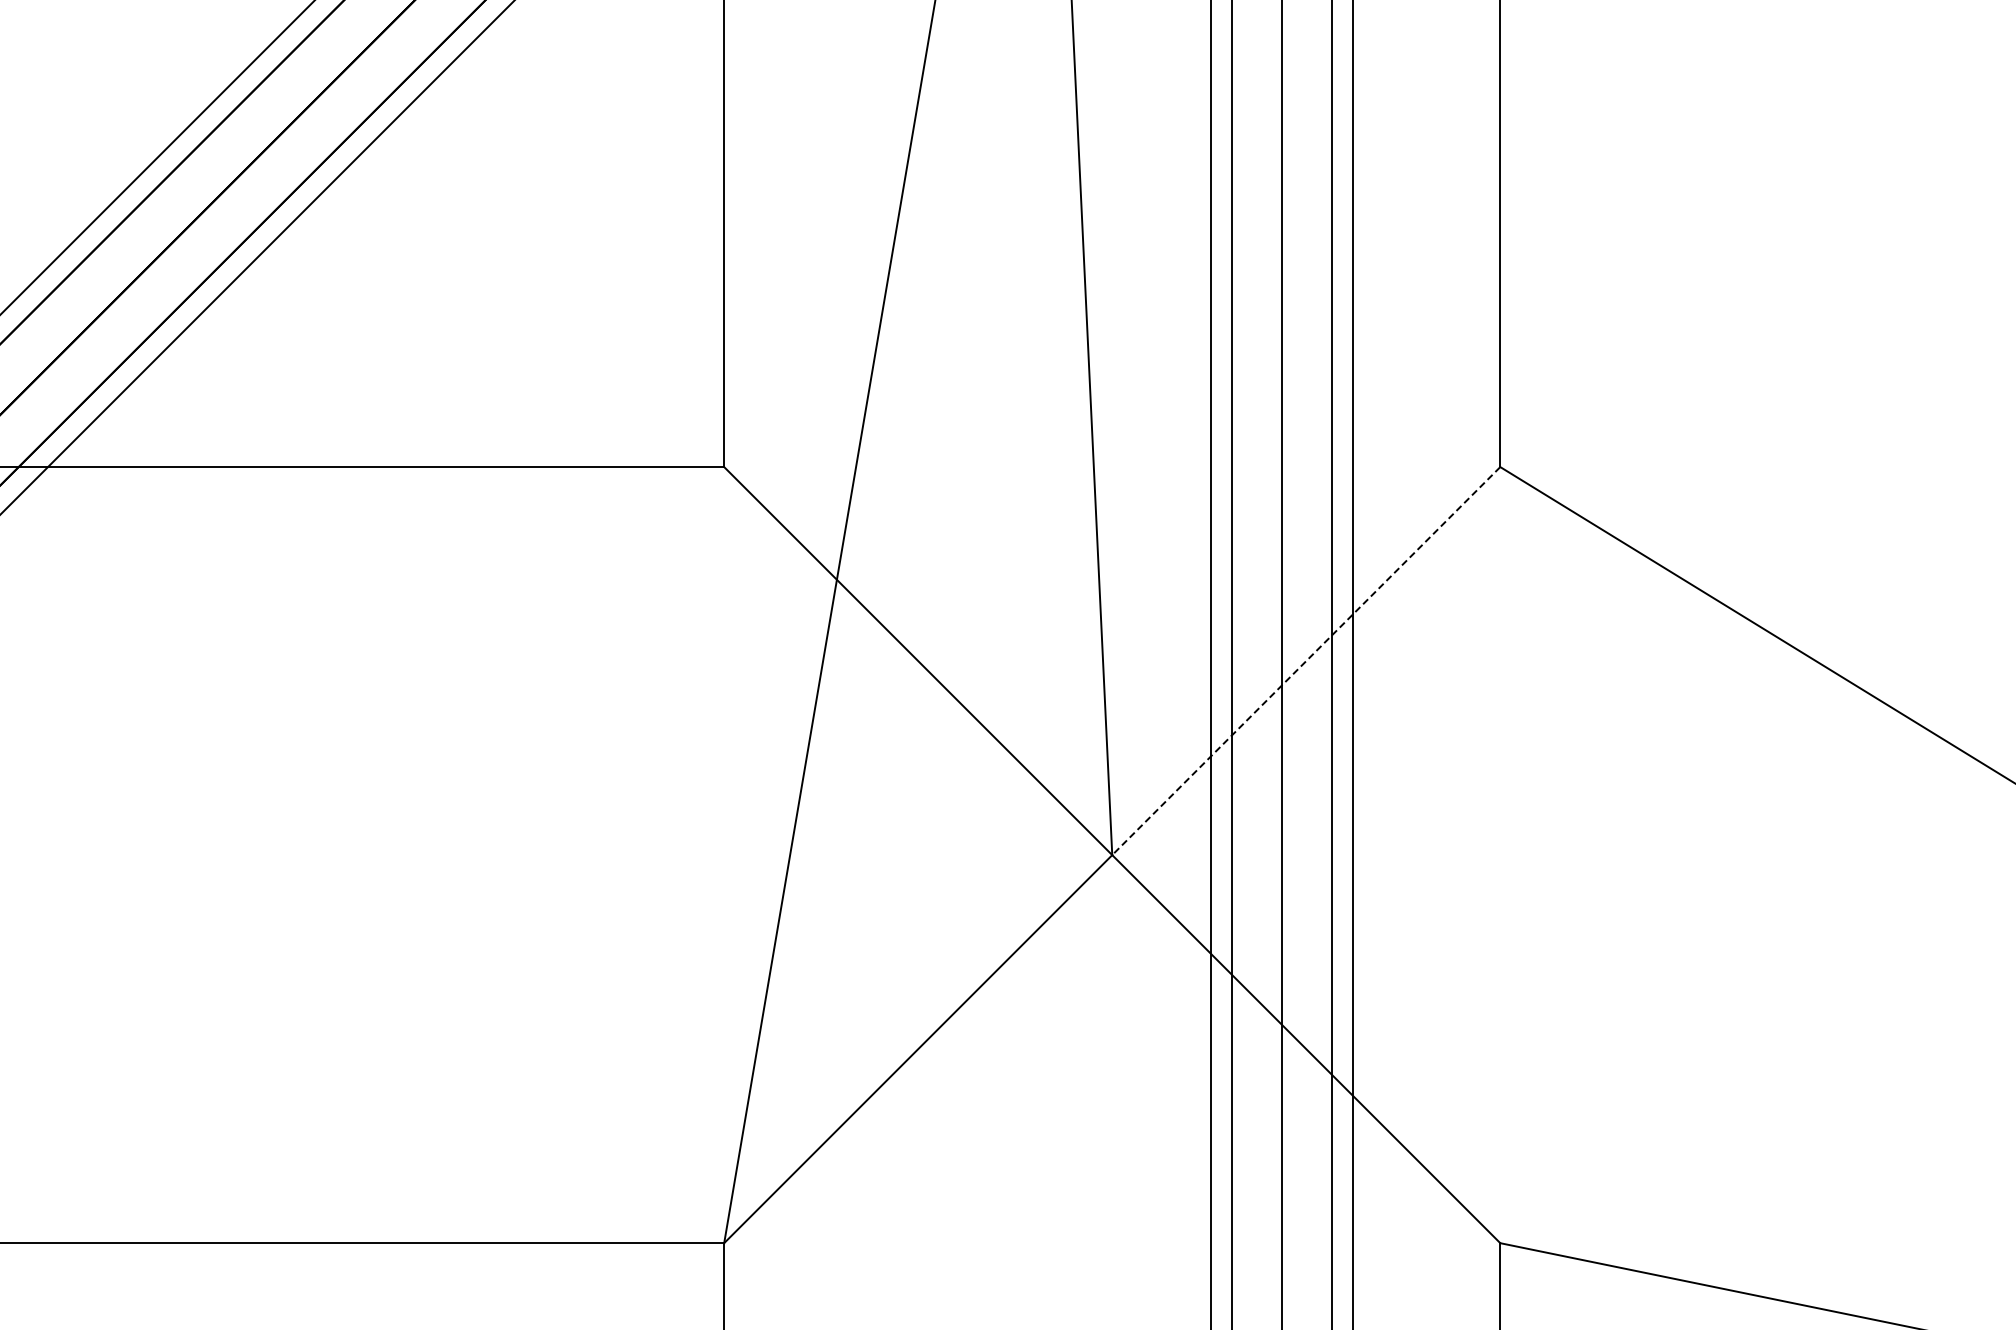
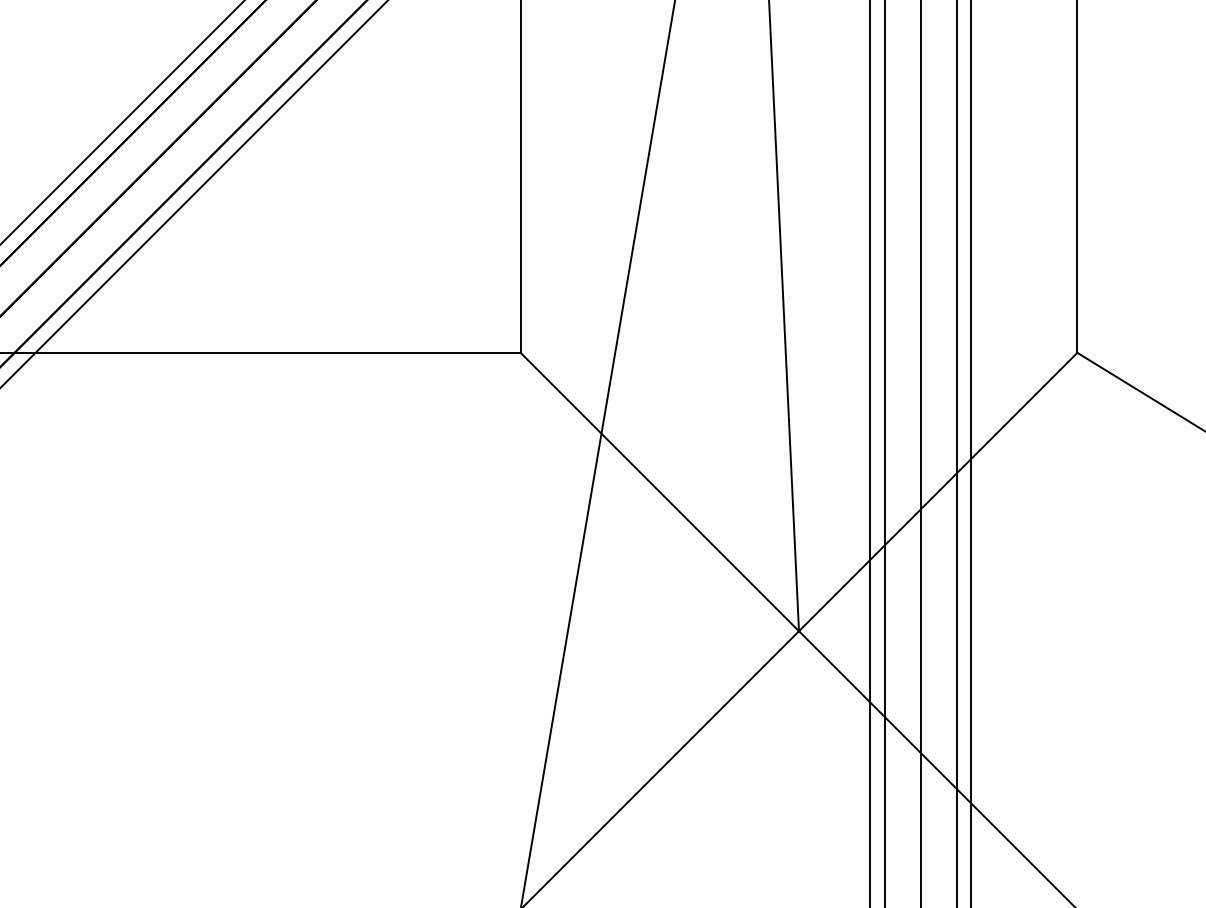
line: (1305, 661) -> (937, 492), dashed -> solid

